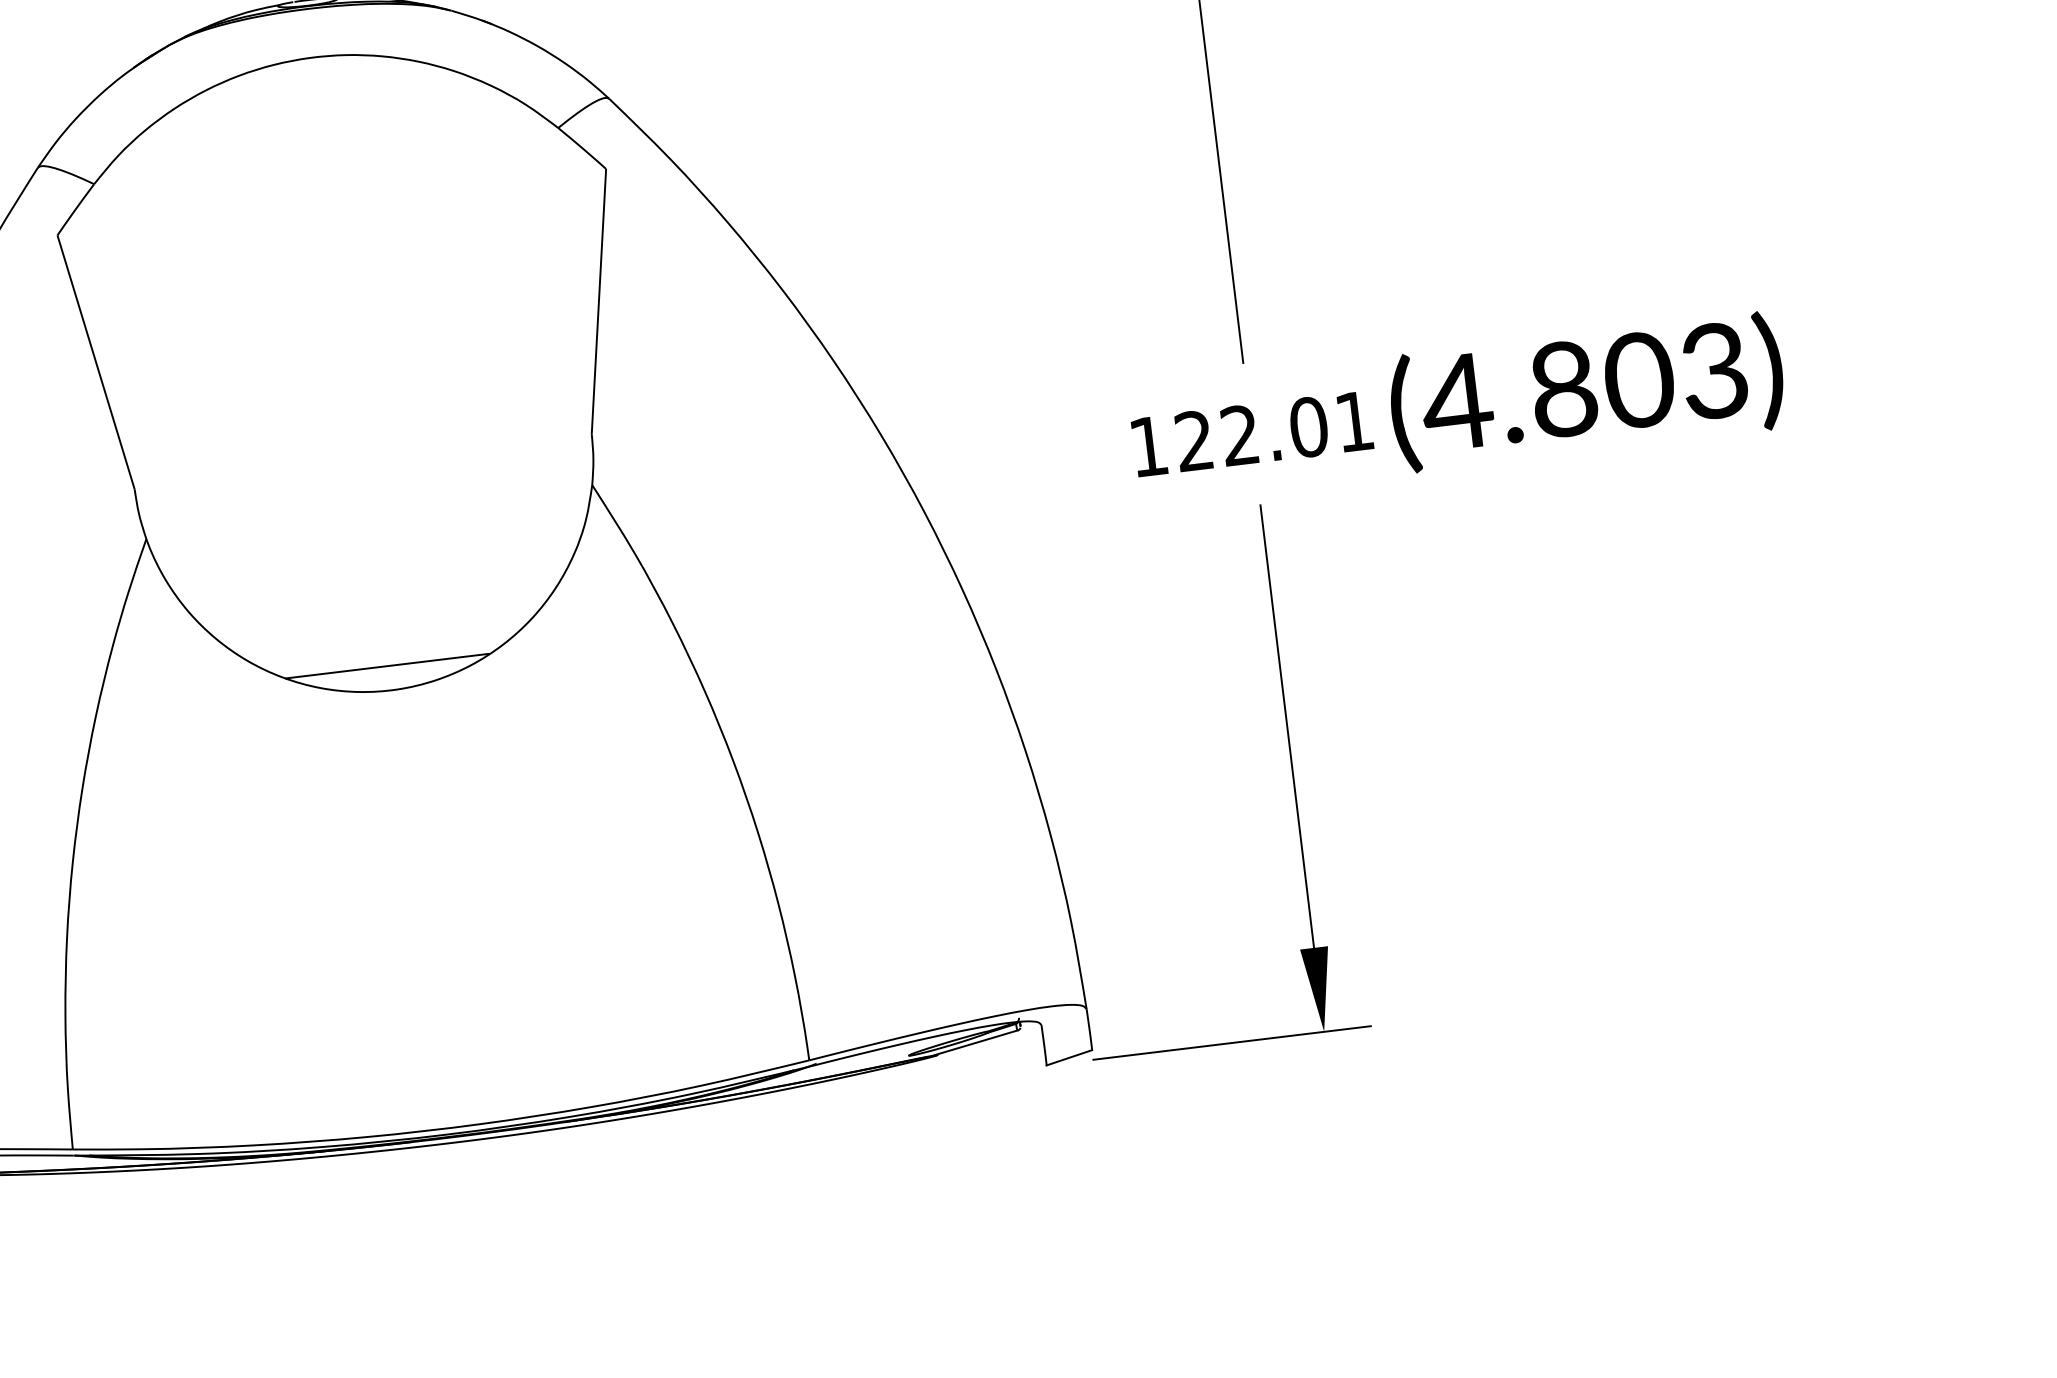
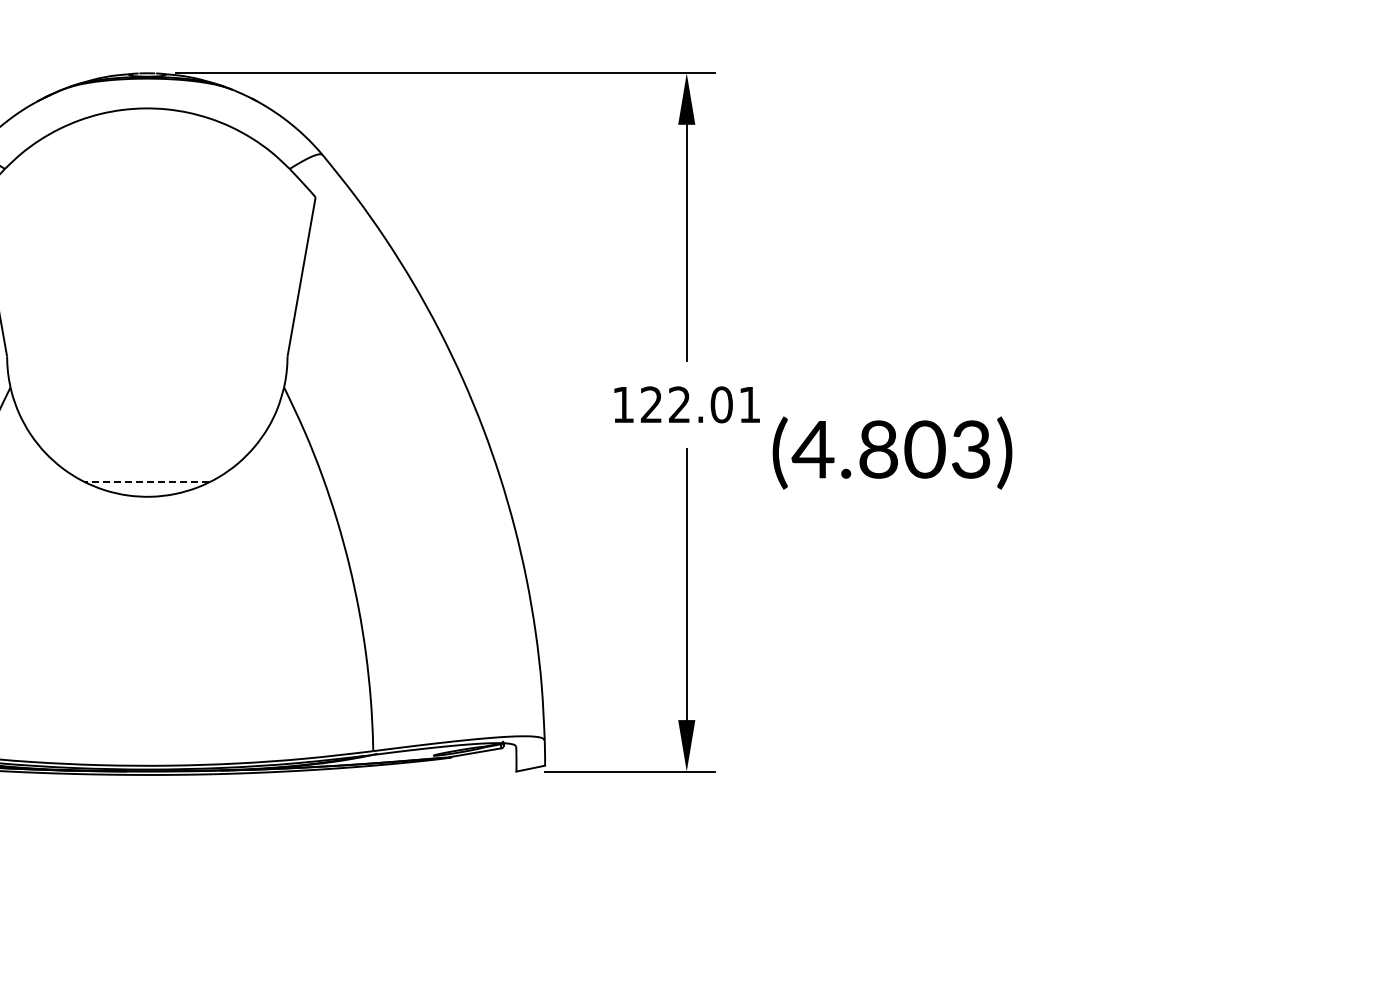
text: (1586, 391) -> (892, 452), moved
line: (386, 665) -> (146, 481), solid -> dashed

